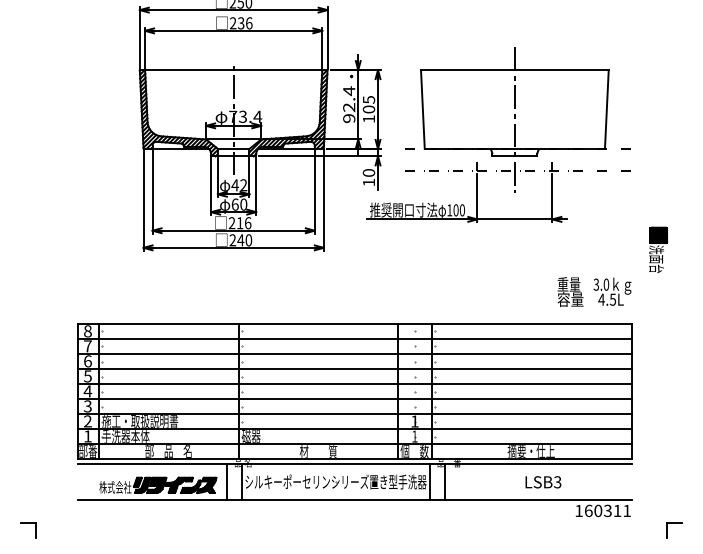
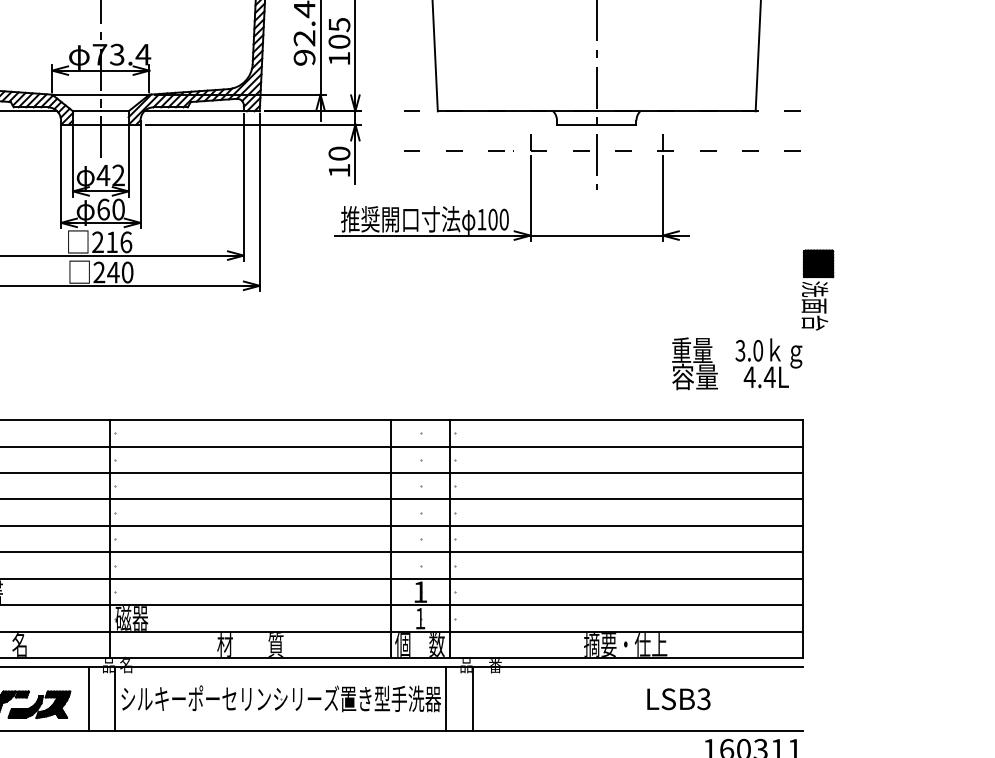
part: (658, 249) -> (818, 288), moved
text: (612, 299) -> (768, 376), 4.5L -> 4.4L
part: (543, 482) -> (678, 699), moved

